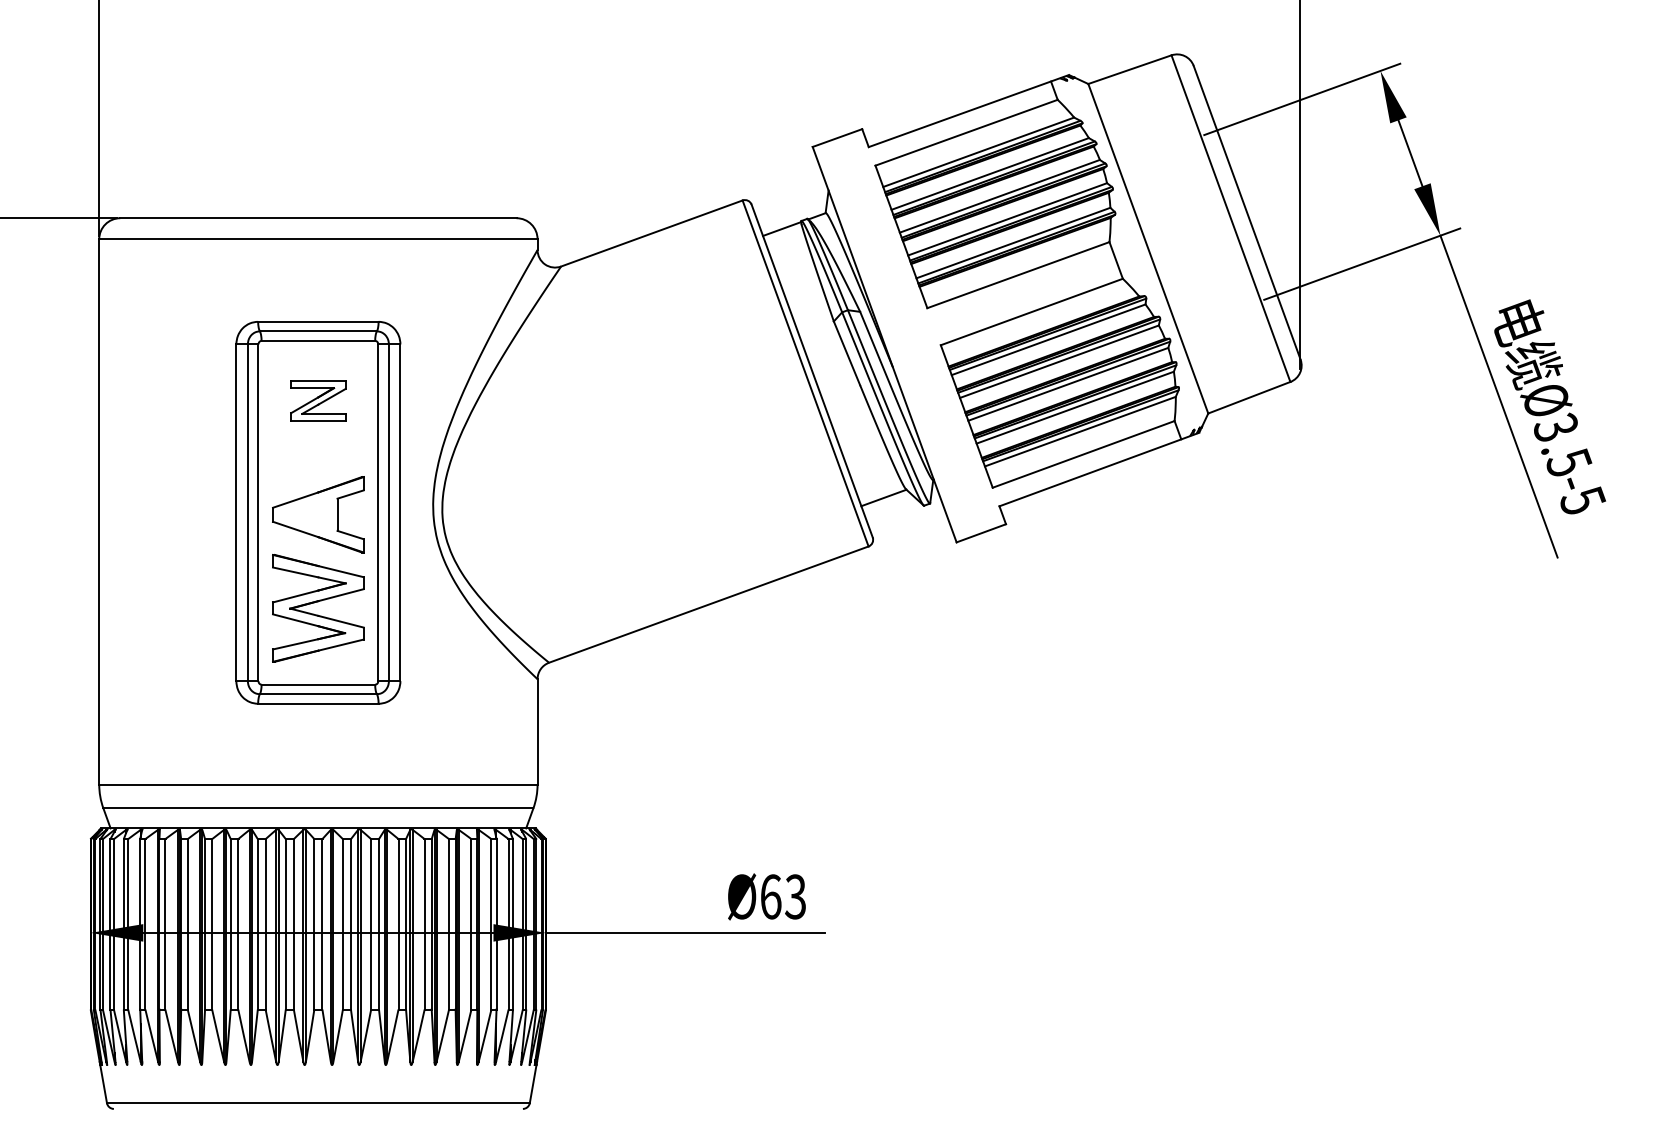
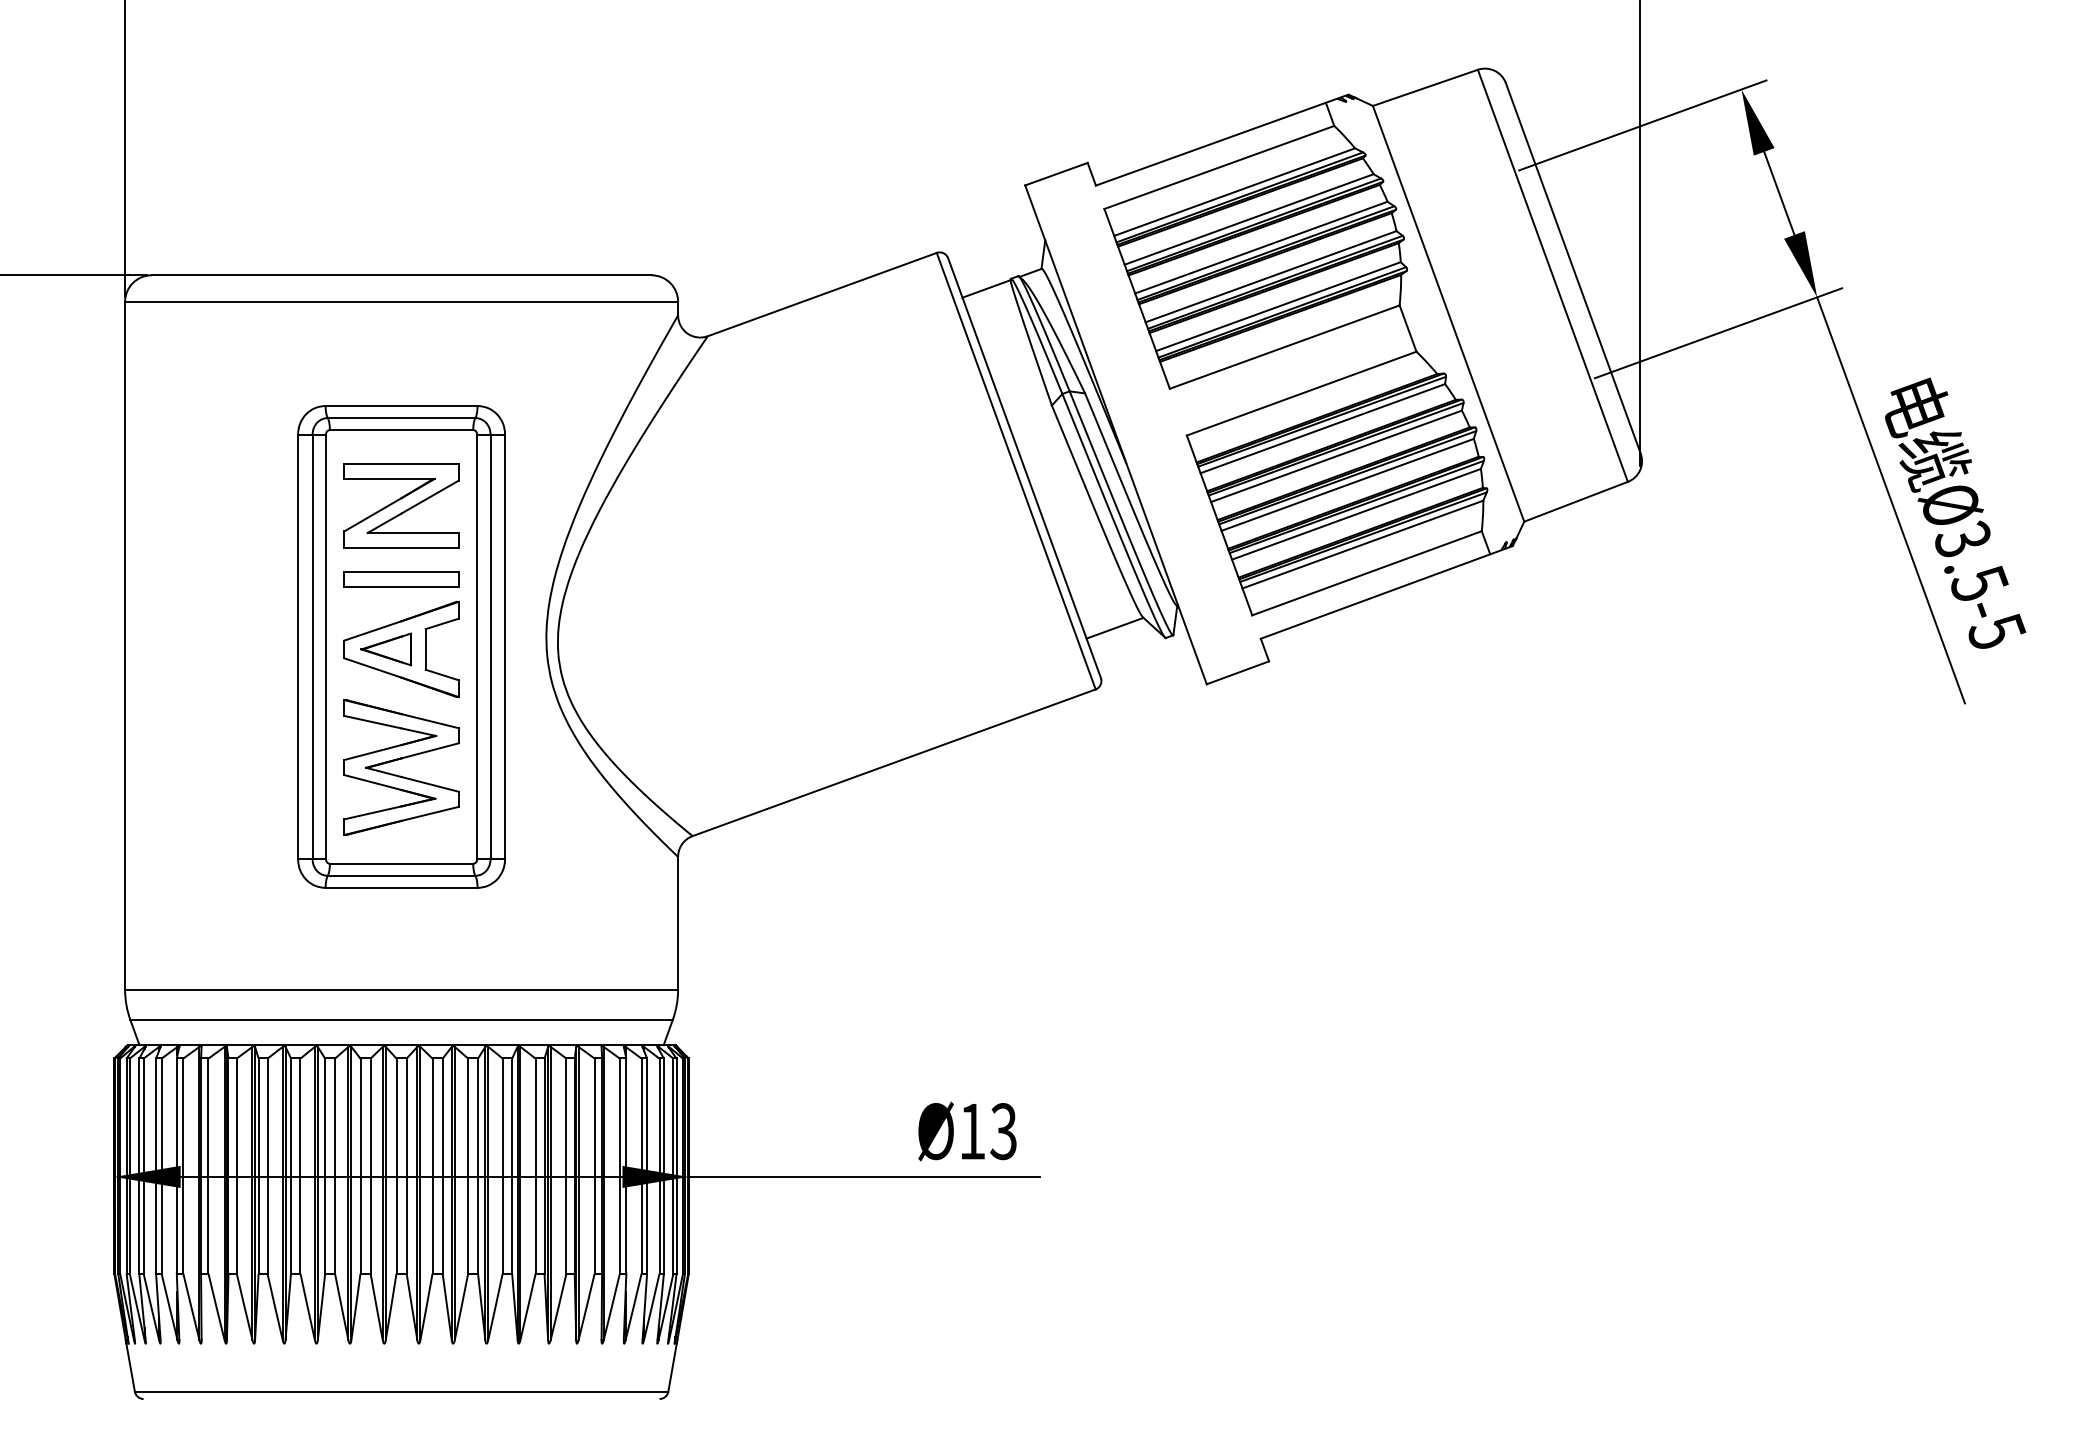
part: (318, 400) -> (401, 505), size x1.67
part: (318, 459) -> (401, 579), added
part: (305, 514) -> (385, 649), added
text: (771, 896) -> (973, 1131), 63 -> 13

